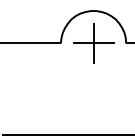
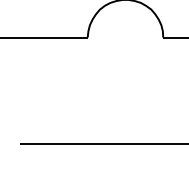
part: (93, 43) -> (125, 37), removed

